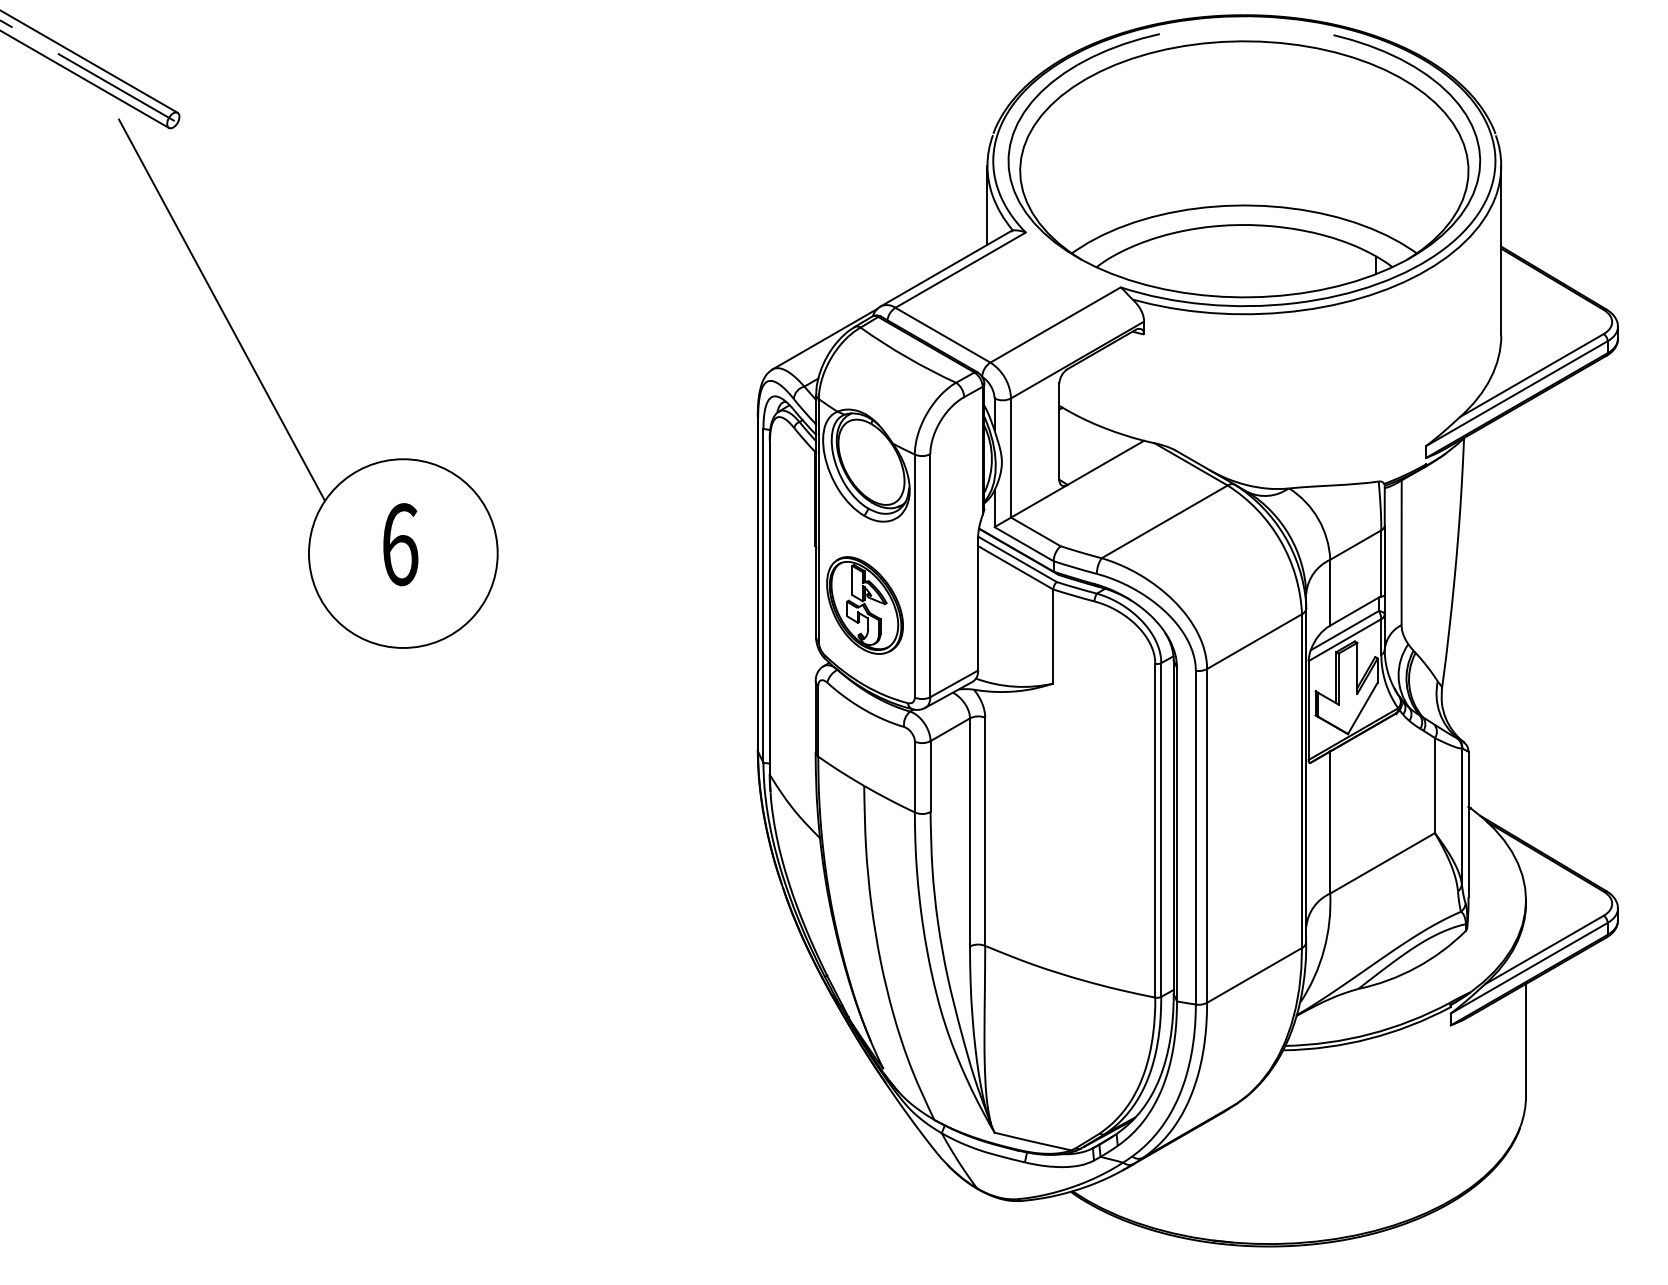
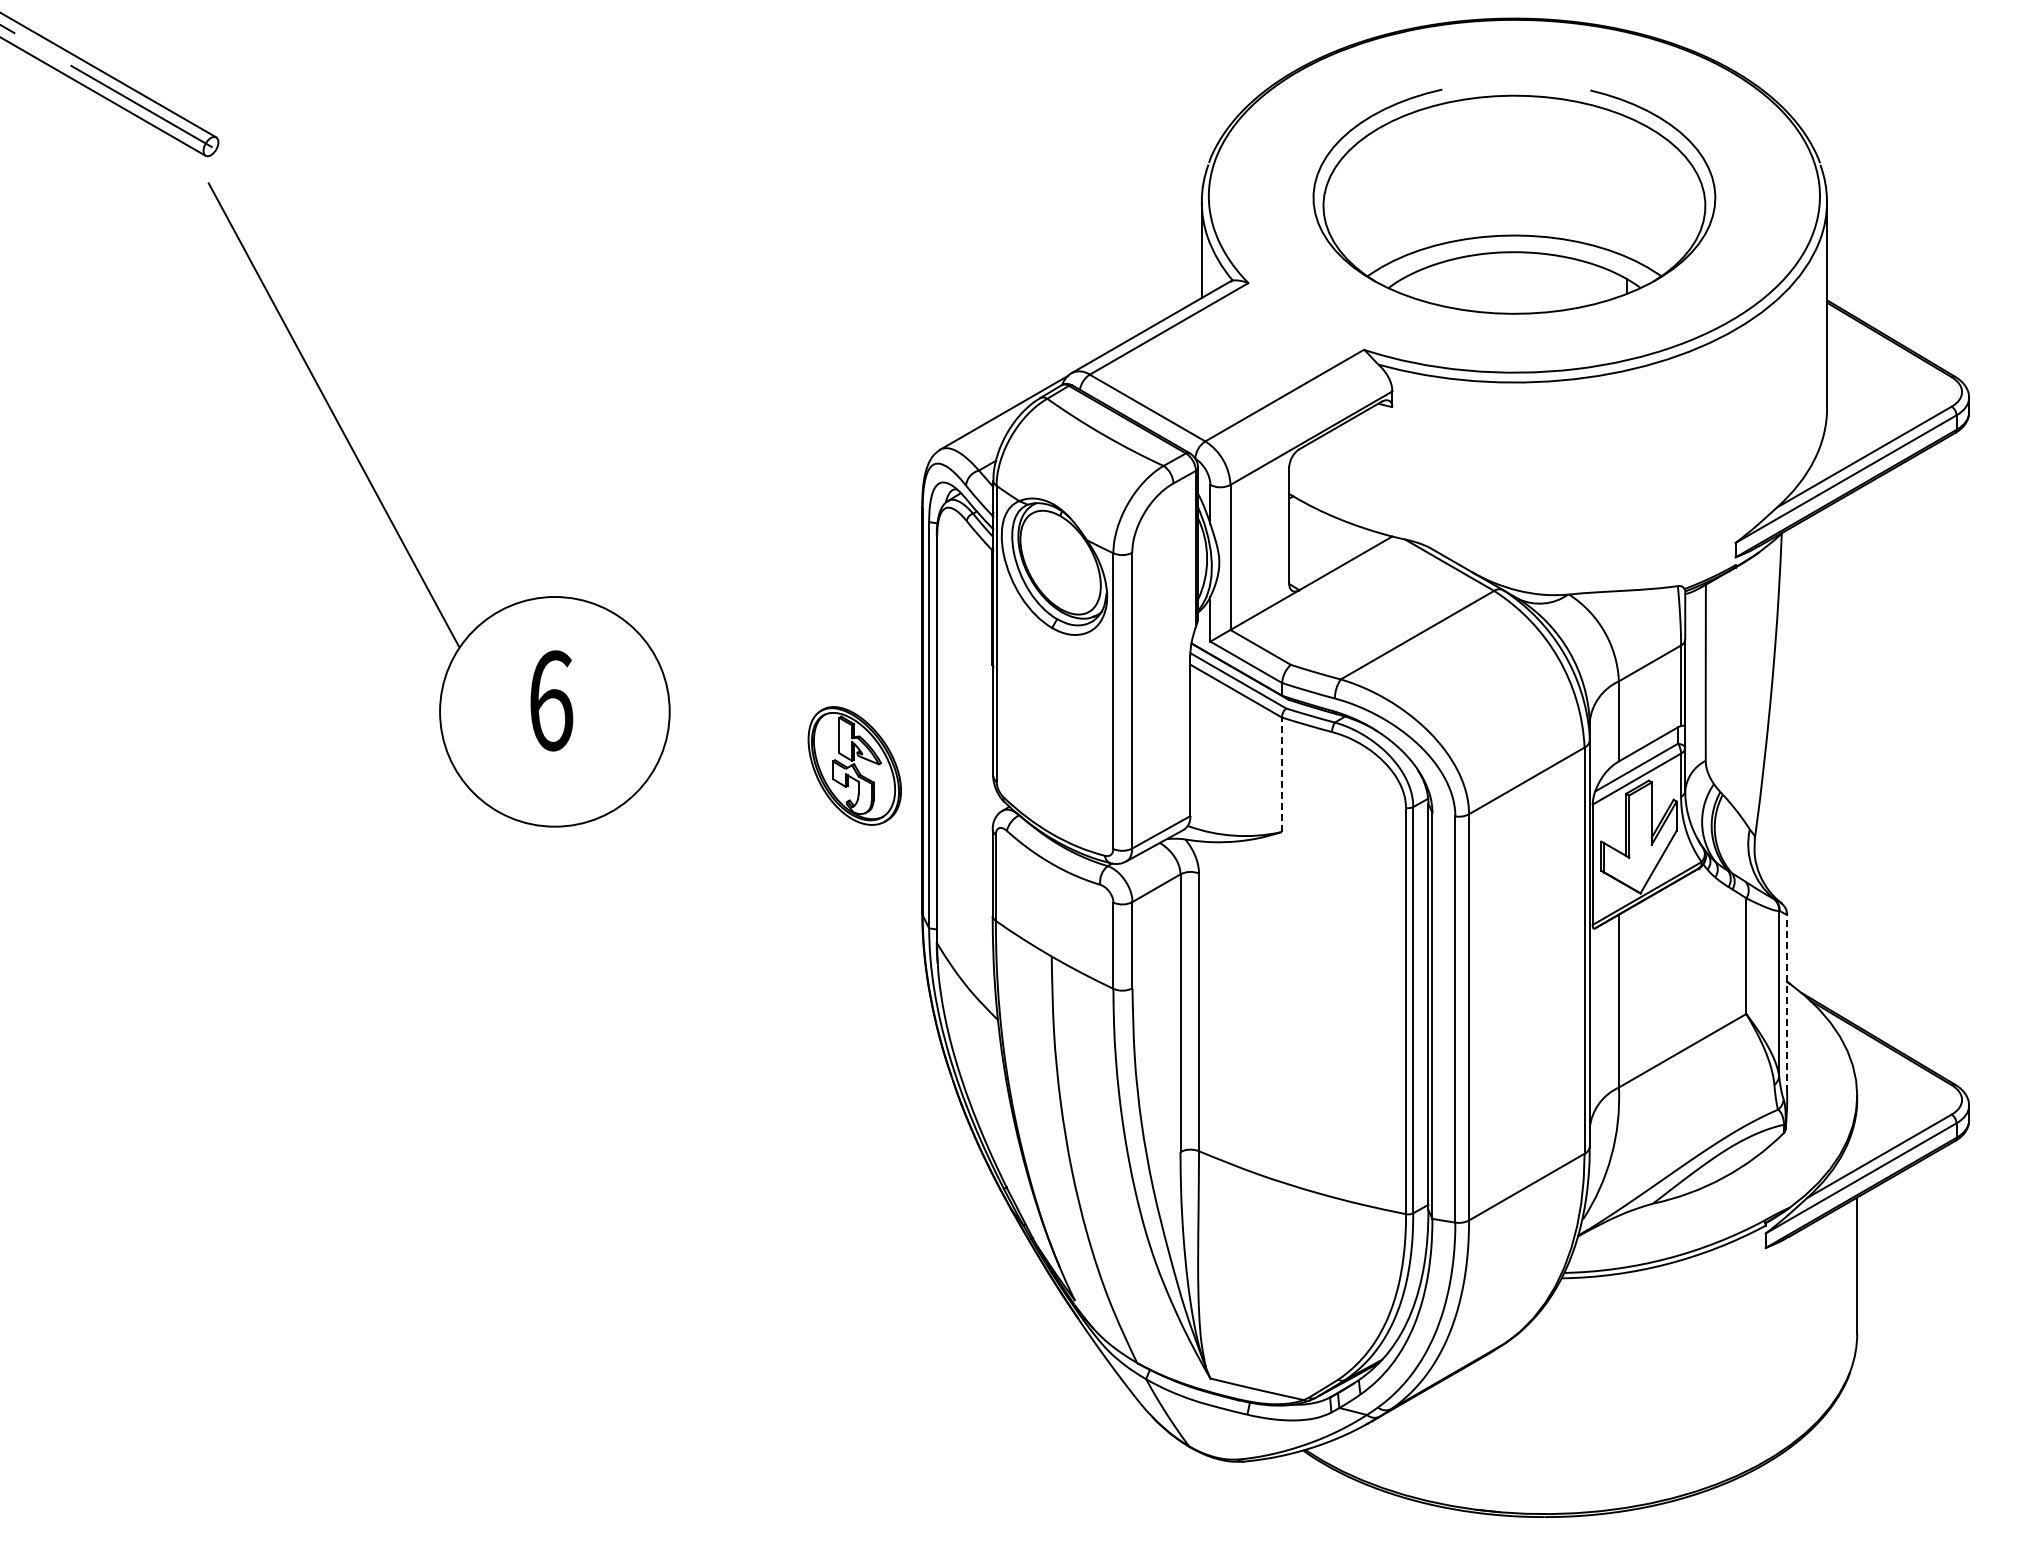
part: (1244, 165) -> (1514, 201), size x0.7
part: (272, 401) -> (395, 526), moved
part: (864, 605) -> (854, 765), moved
line: (1052, 636) -> (1281, 774), solid -> dashed
line: (1468, 824) -> (1787, 1003), solid -> dashed

